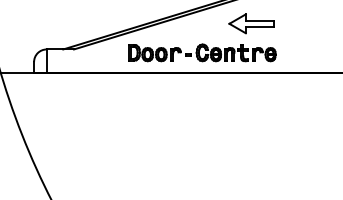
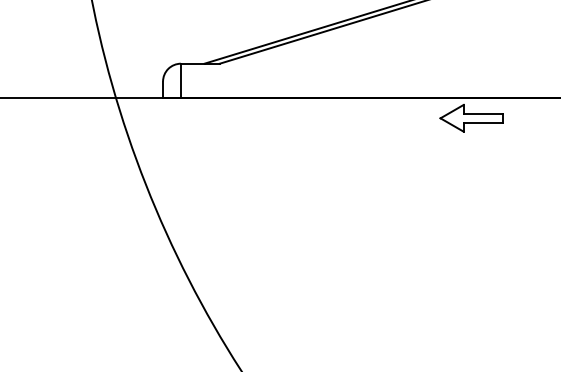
part: (251, 23) -> (471, 118), moved
part: (202, 52) -> (402, 68), removed

